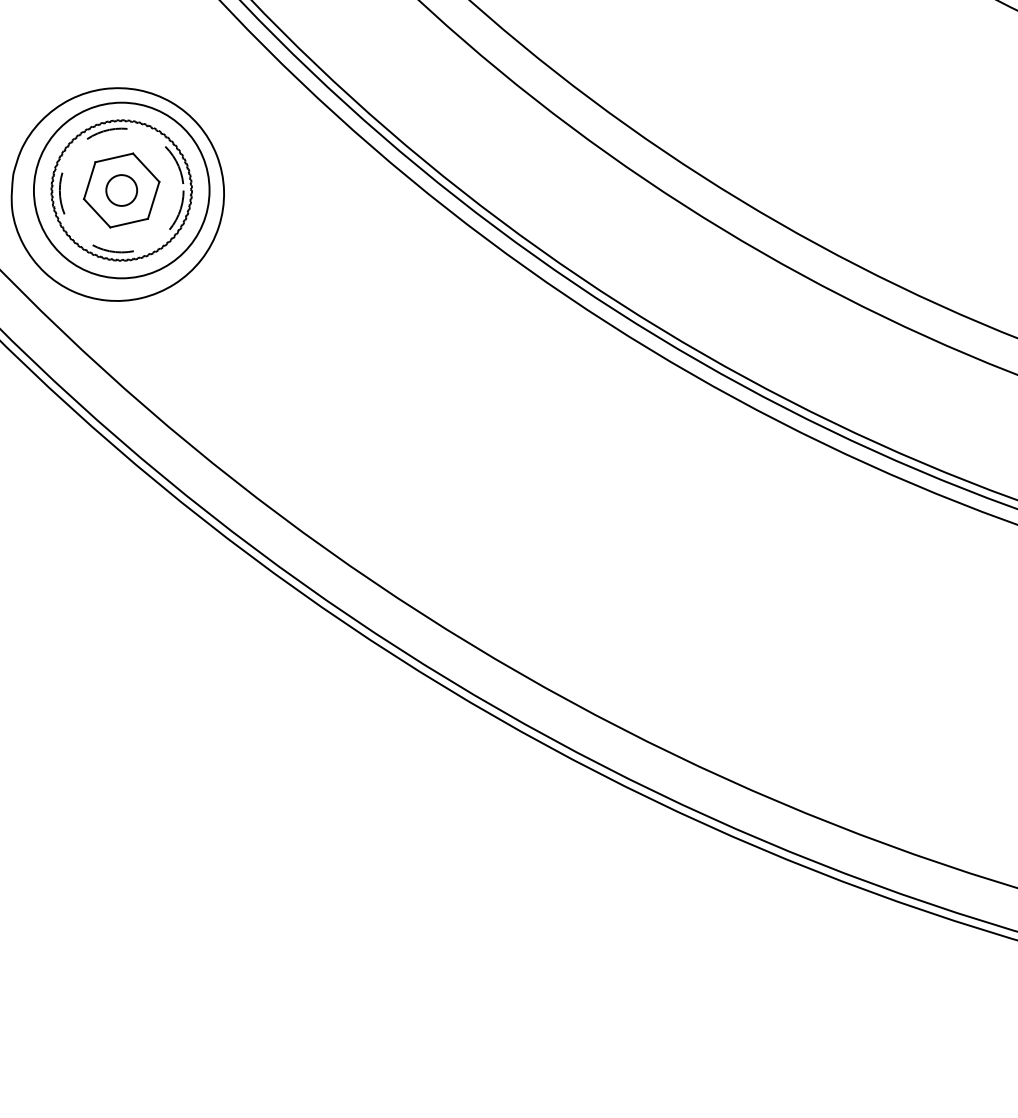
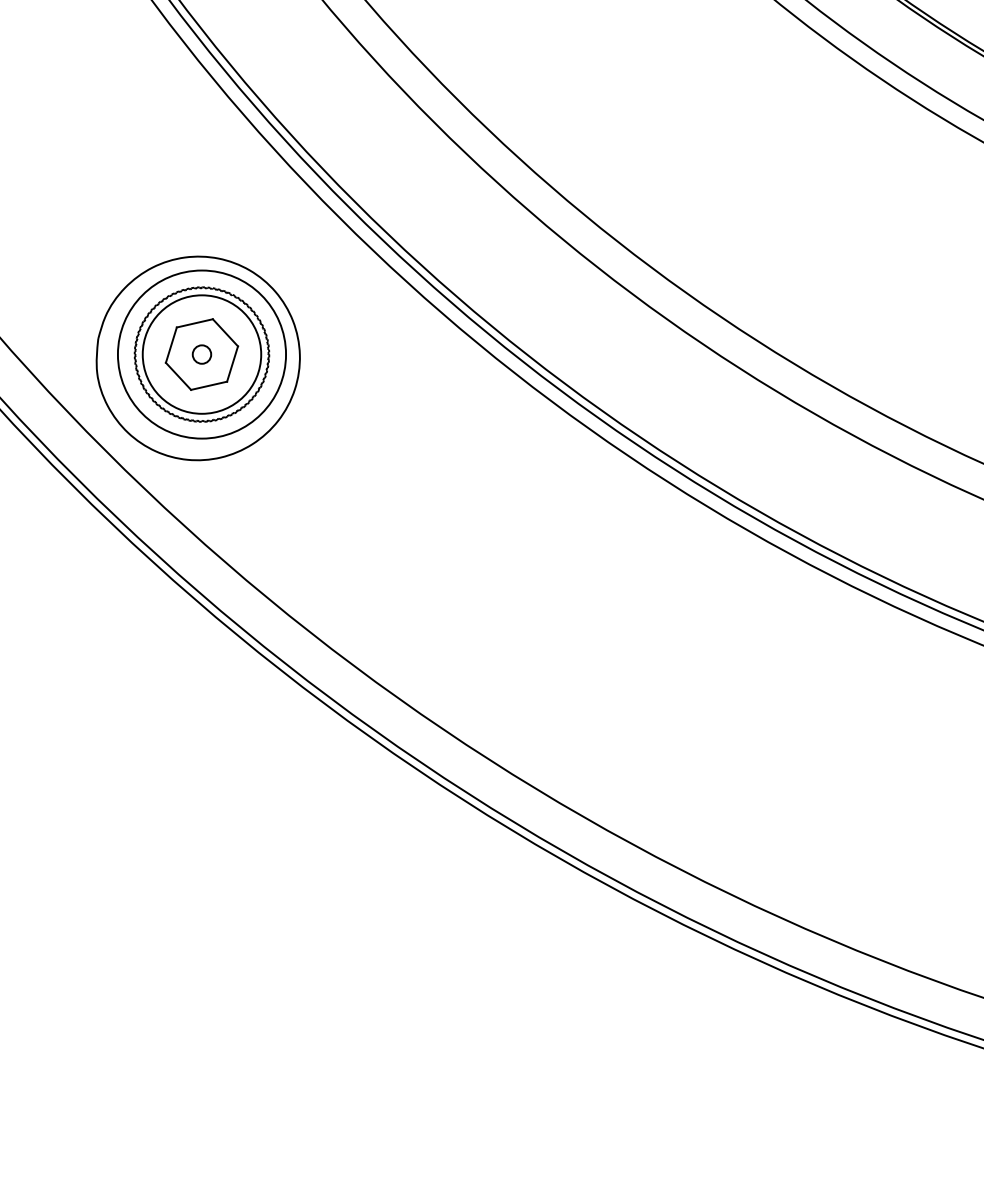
circle: (121, 190) -> (201, 354), dashed -> solid
circle: (121, 190) -> (201, 354), size x0.62

